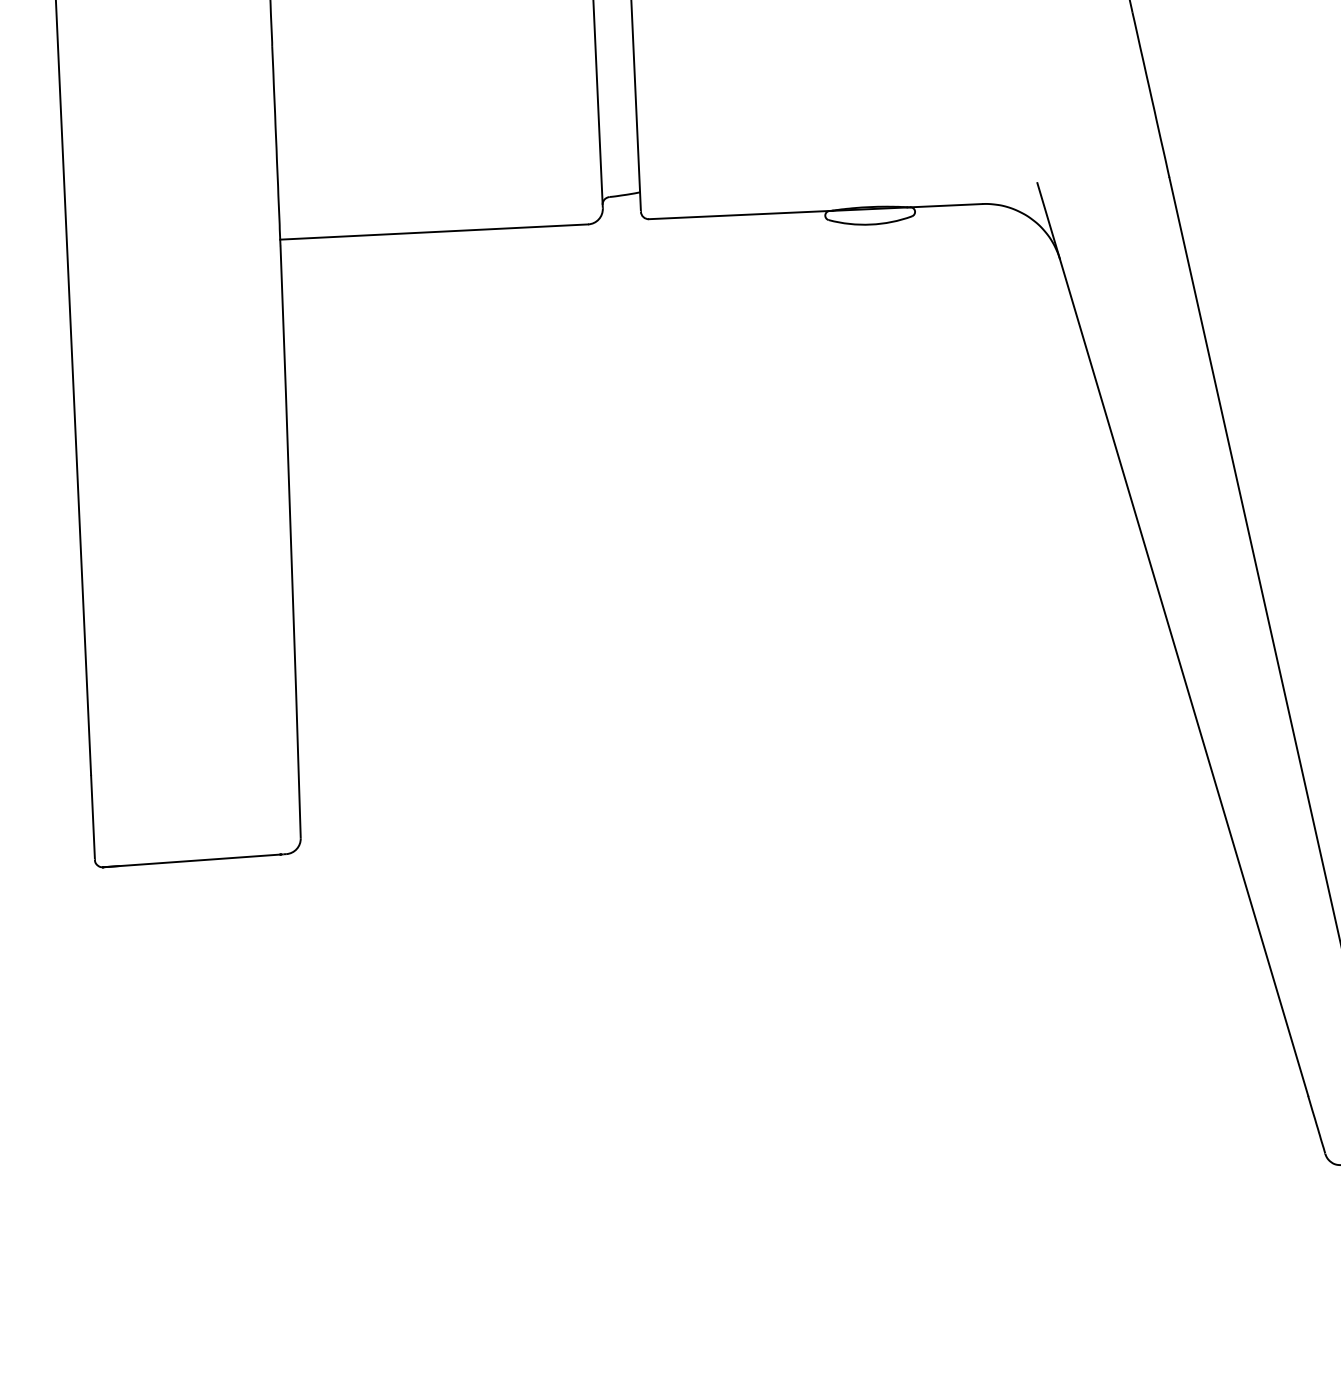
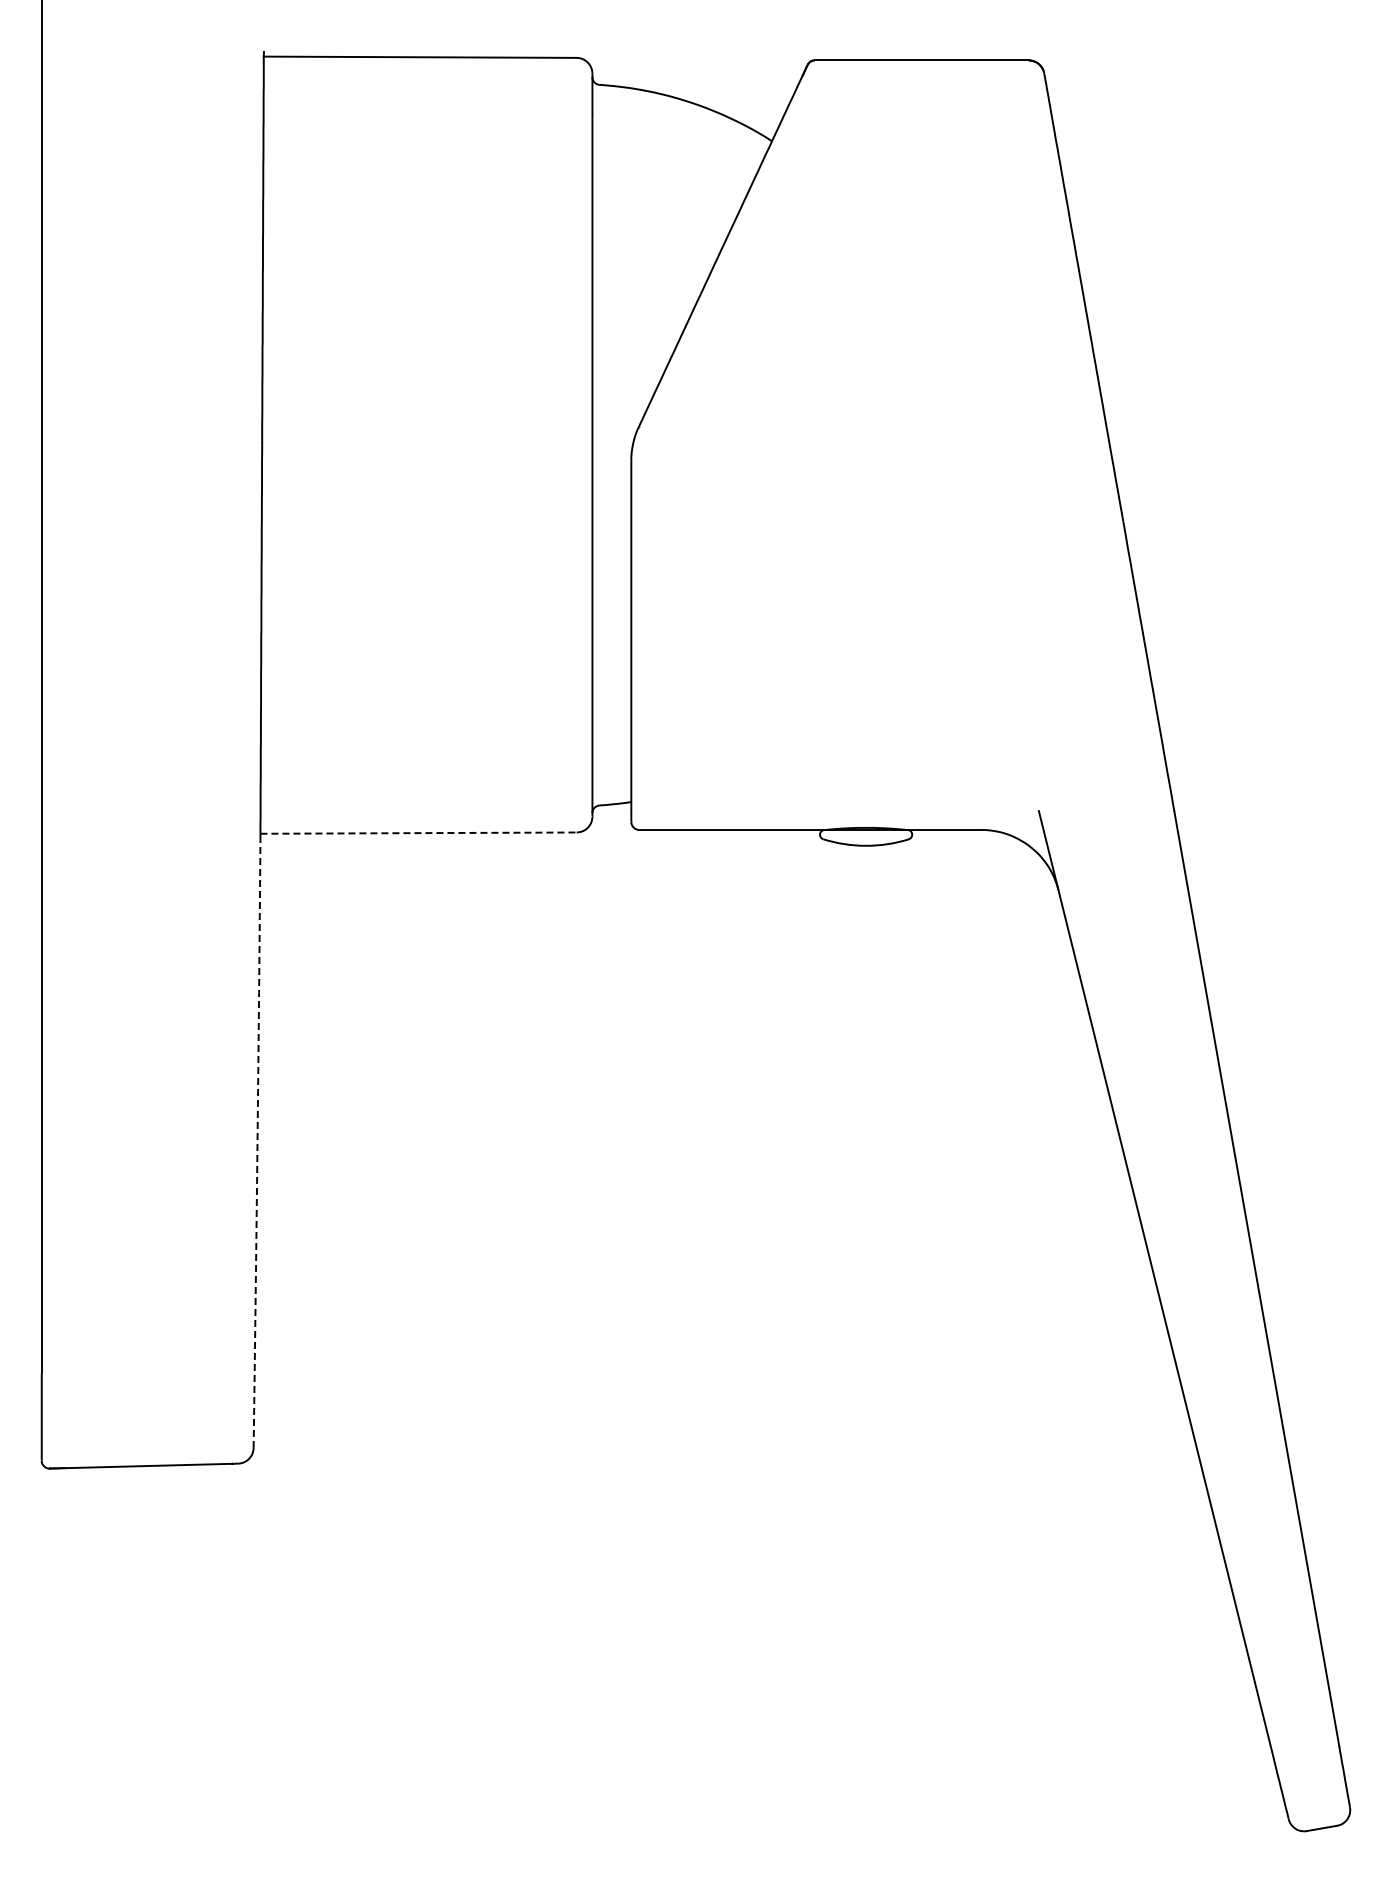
line: (435, 232) -> (419, 833), solid -> dashed
arc: (291, 542) -> (257, 1144), solid -> dashed

